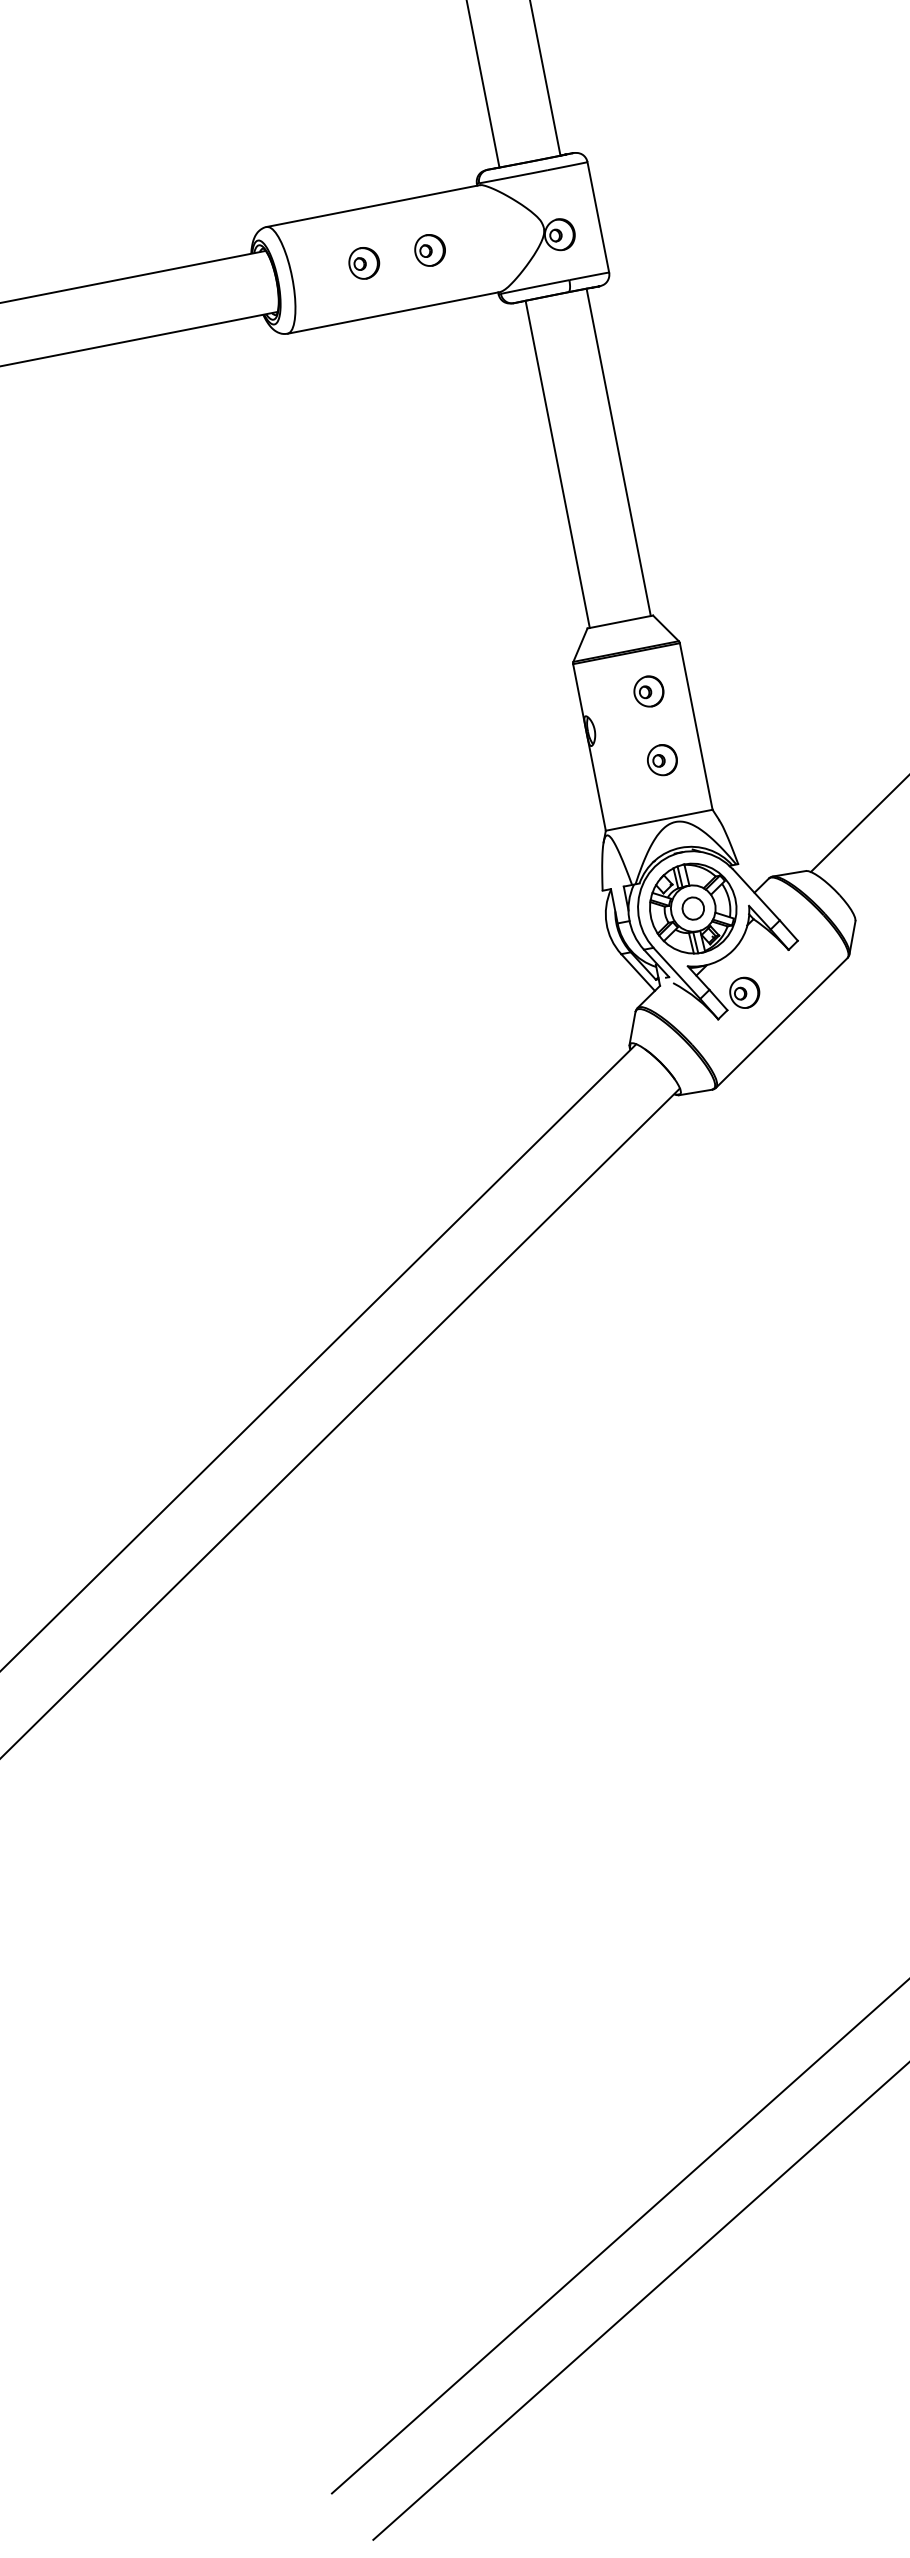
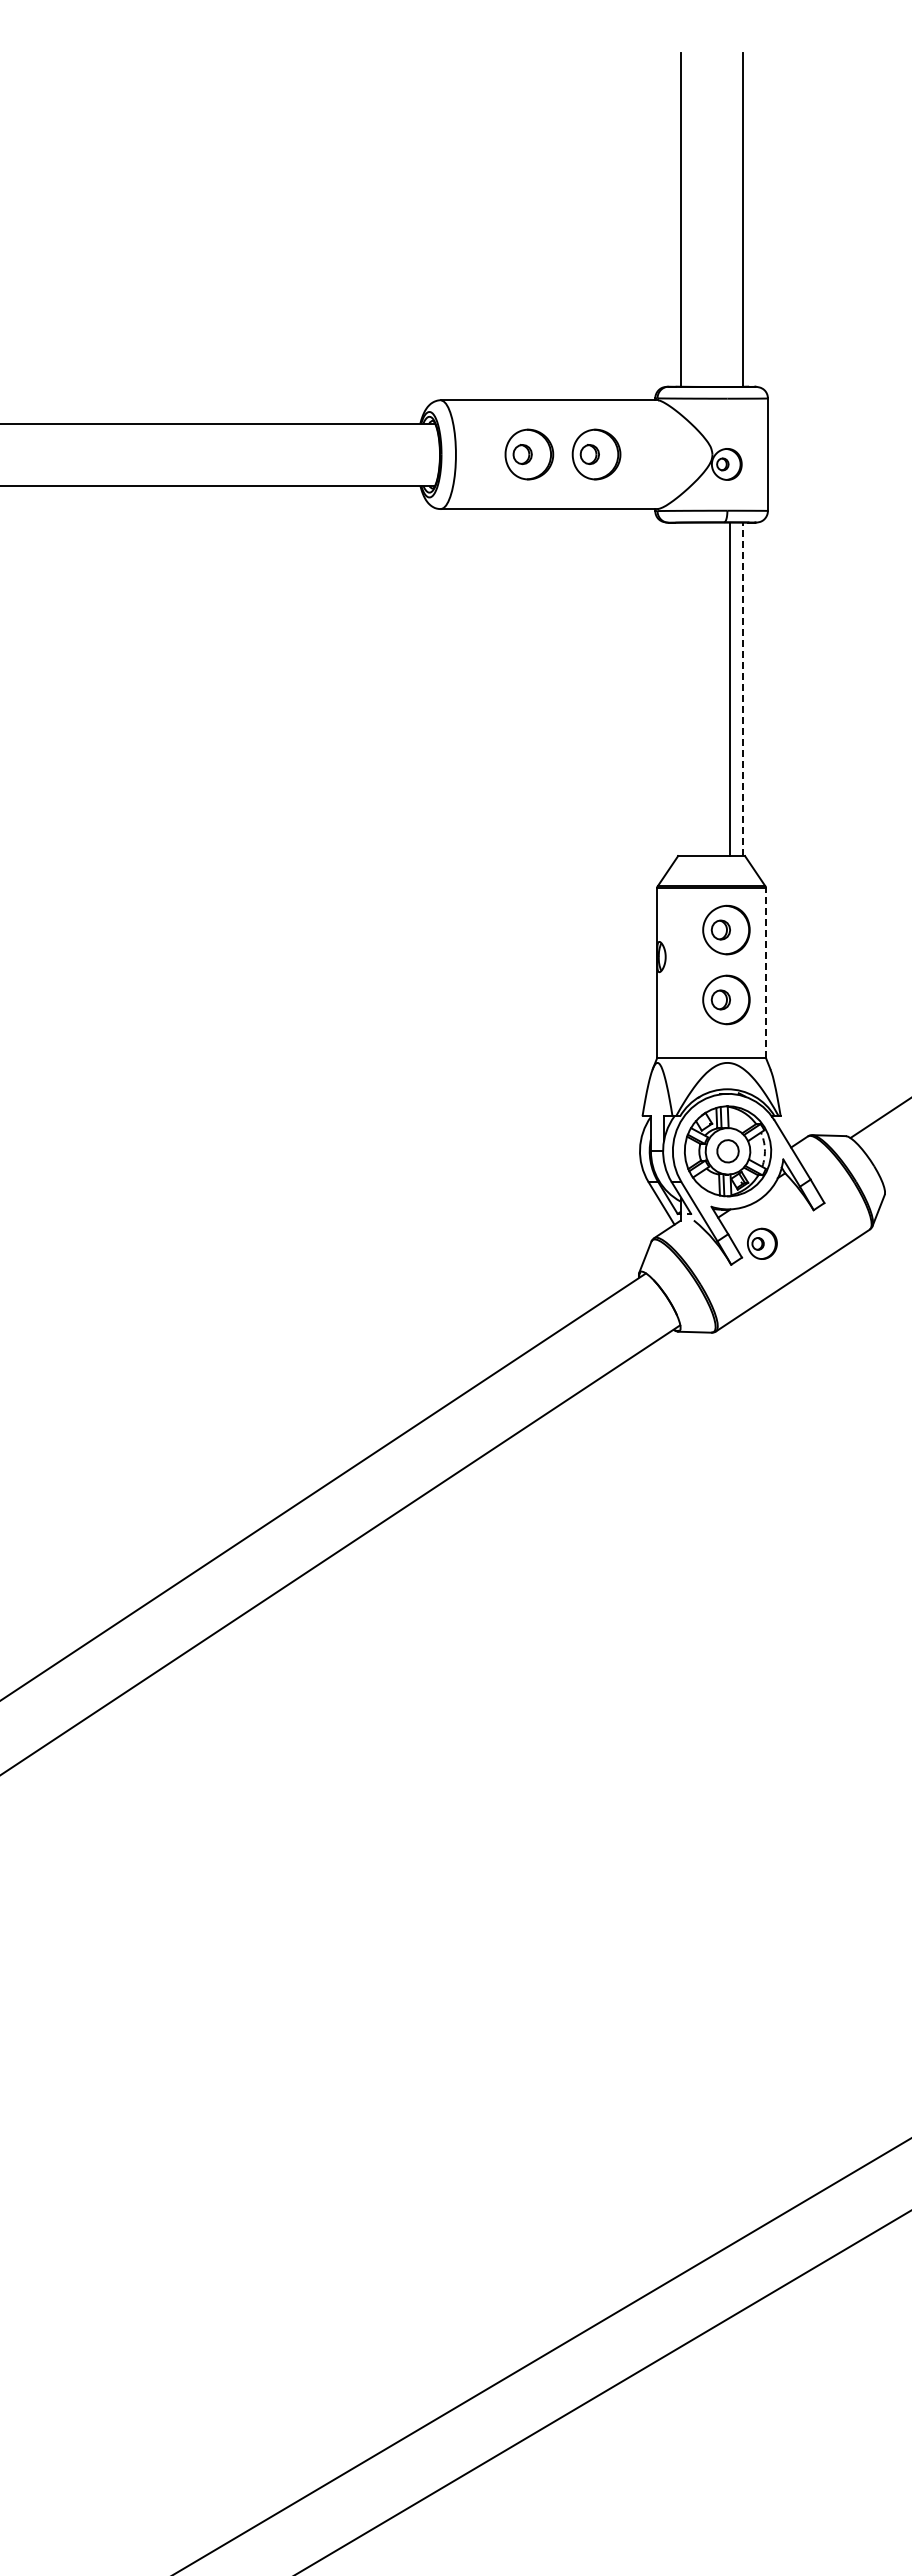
part: (430, 250) -> (596, 454), size x1.6
part: (364, 263) -> (529, 454), size x1.6
line: (618, 452) -> (742, 689), solid -> dashed
line: (557, 464) -> (729, 689), moved
part: (648, 691) -> (725, 929), size x1.6
line: (695, 726) -> (765, 973), solid -> dashed
part: (661, 760) -> (725, 999), size x1.6
arc: (728, 899) -> (764, 1149), solid -> dashed

